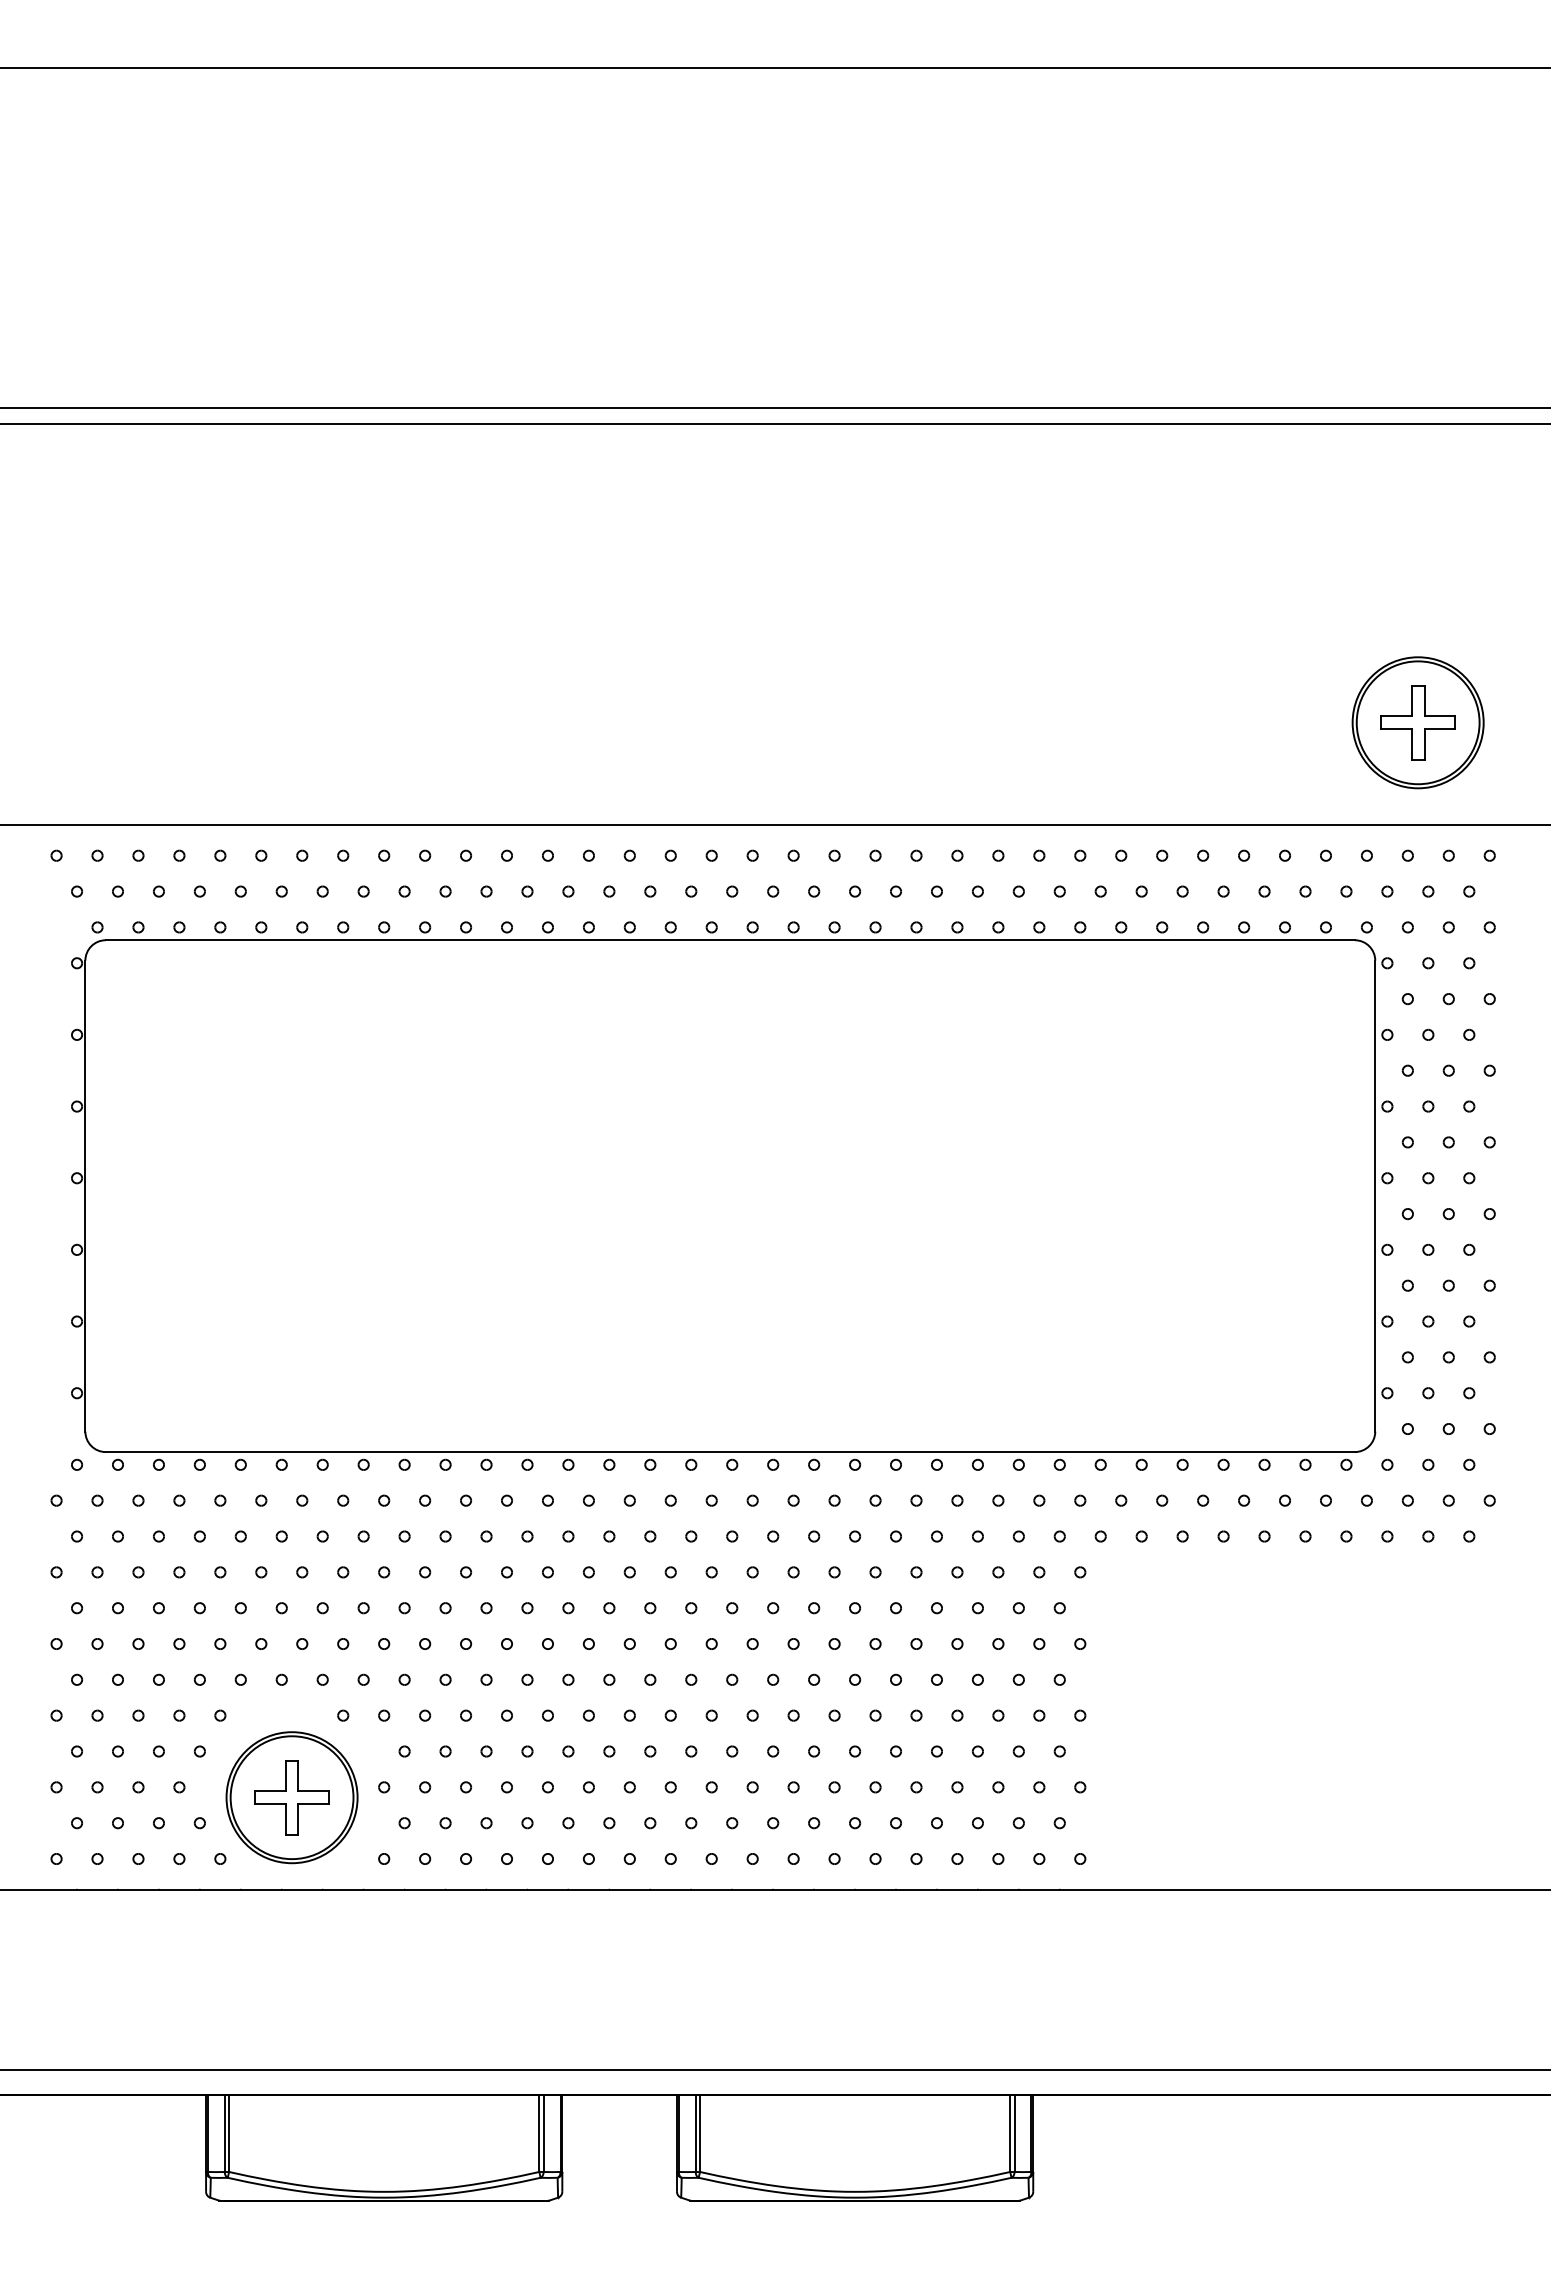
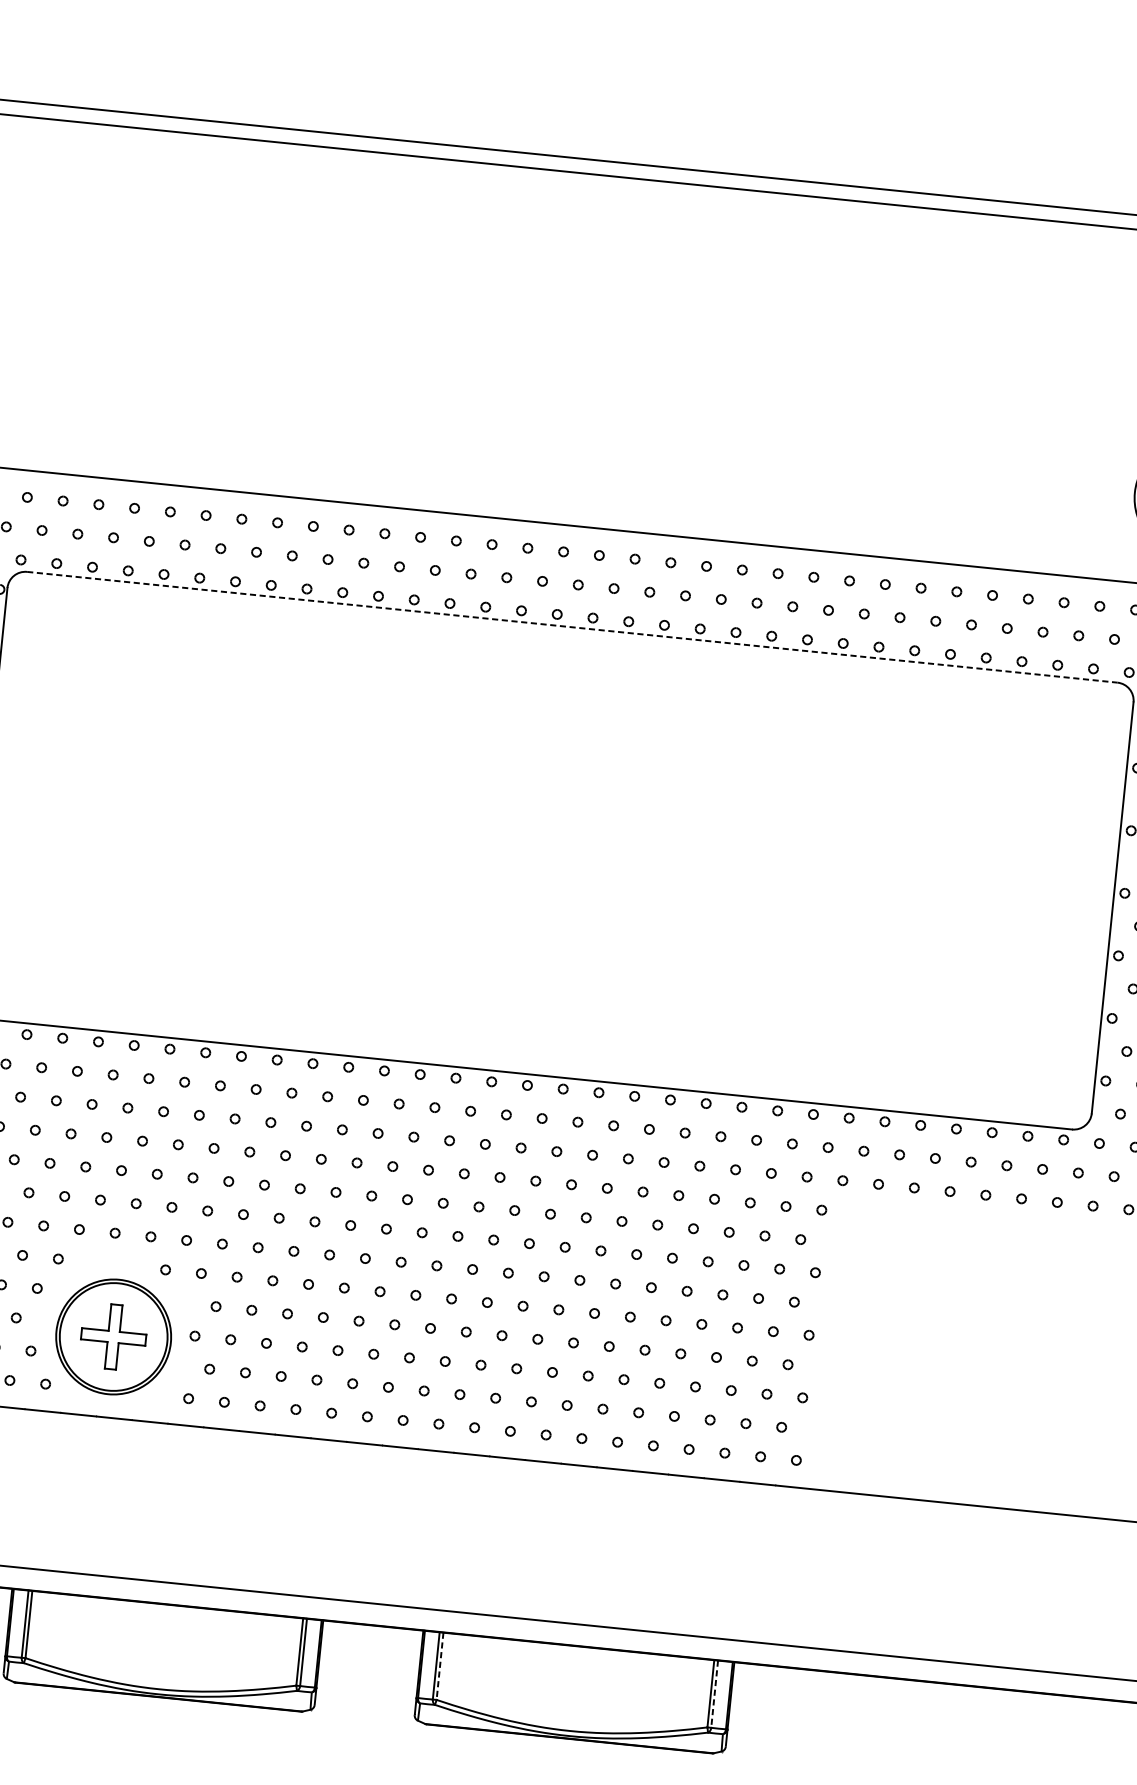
line: (730, 940) -> (572, 627), solid -> dashed
line: (700, 2133) -> (440, 1666), solid -> dashed
line: (1014, 2133) -> (714, 1694), solid -> dashed

